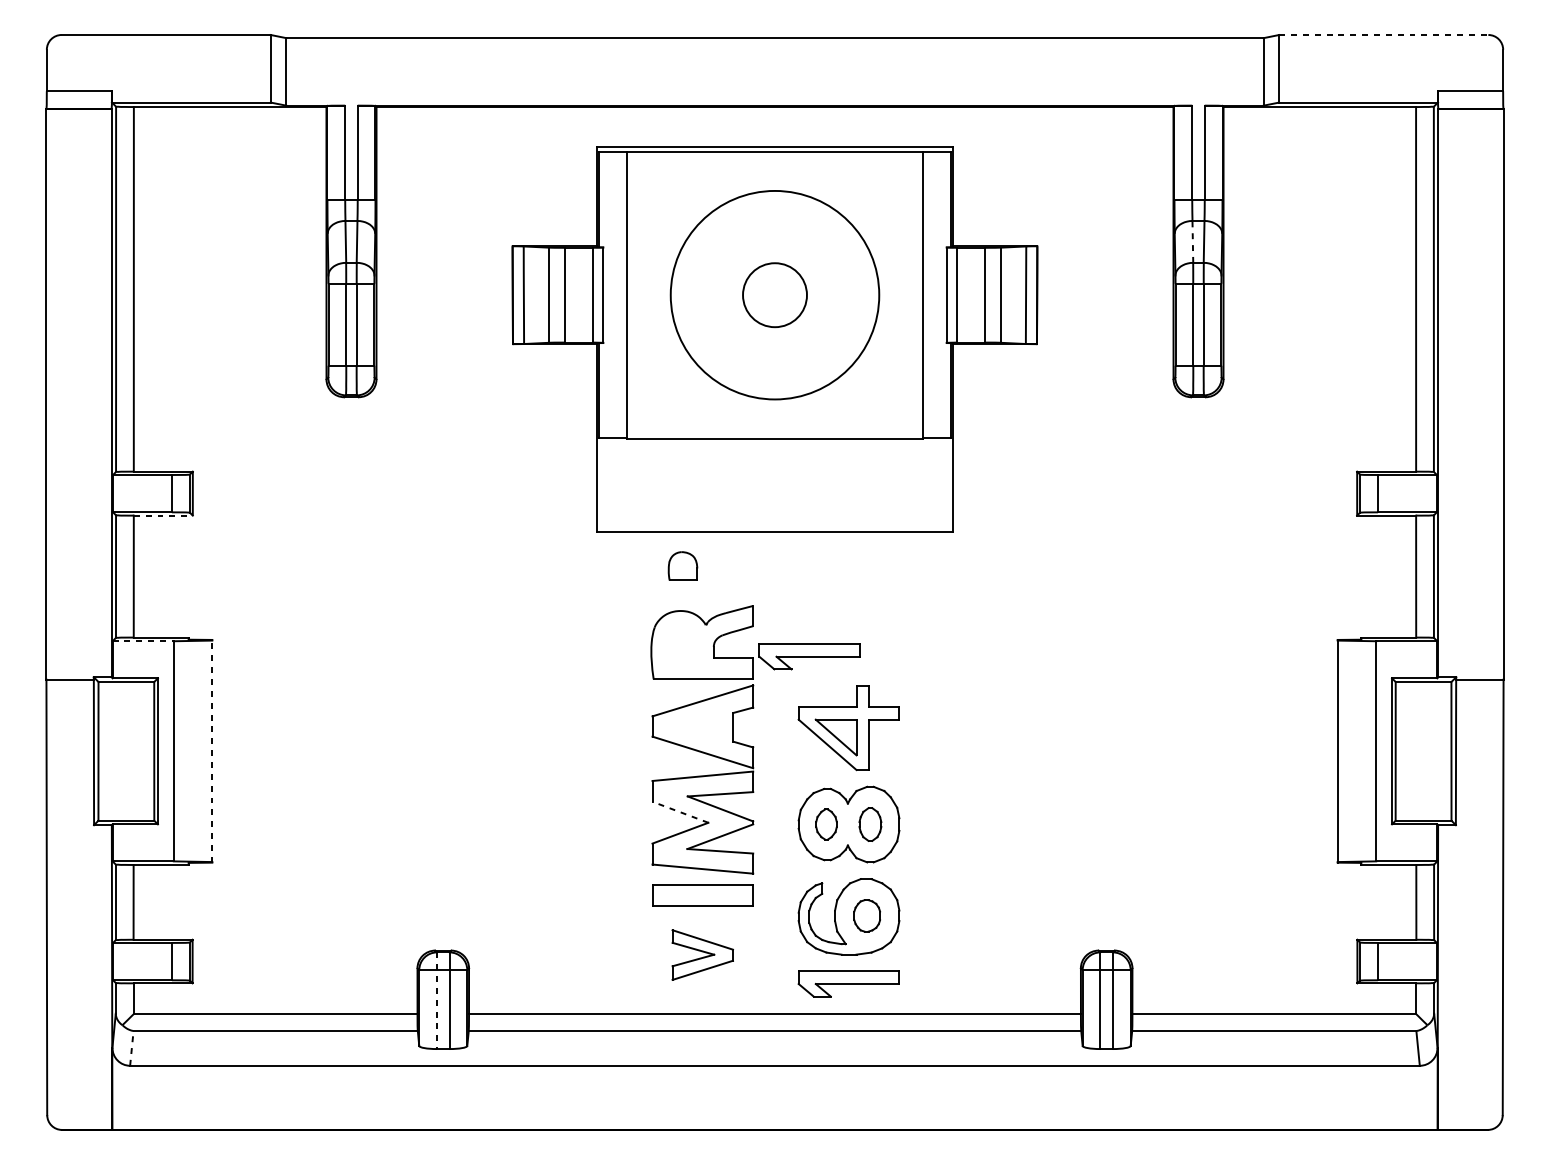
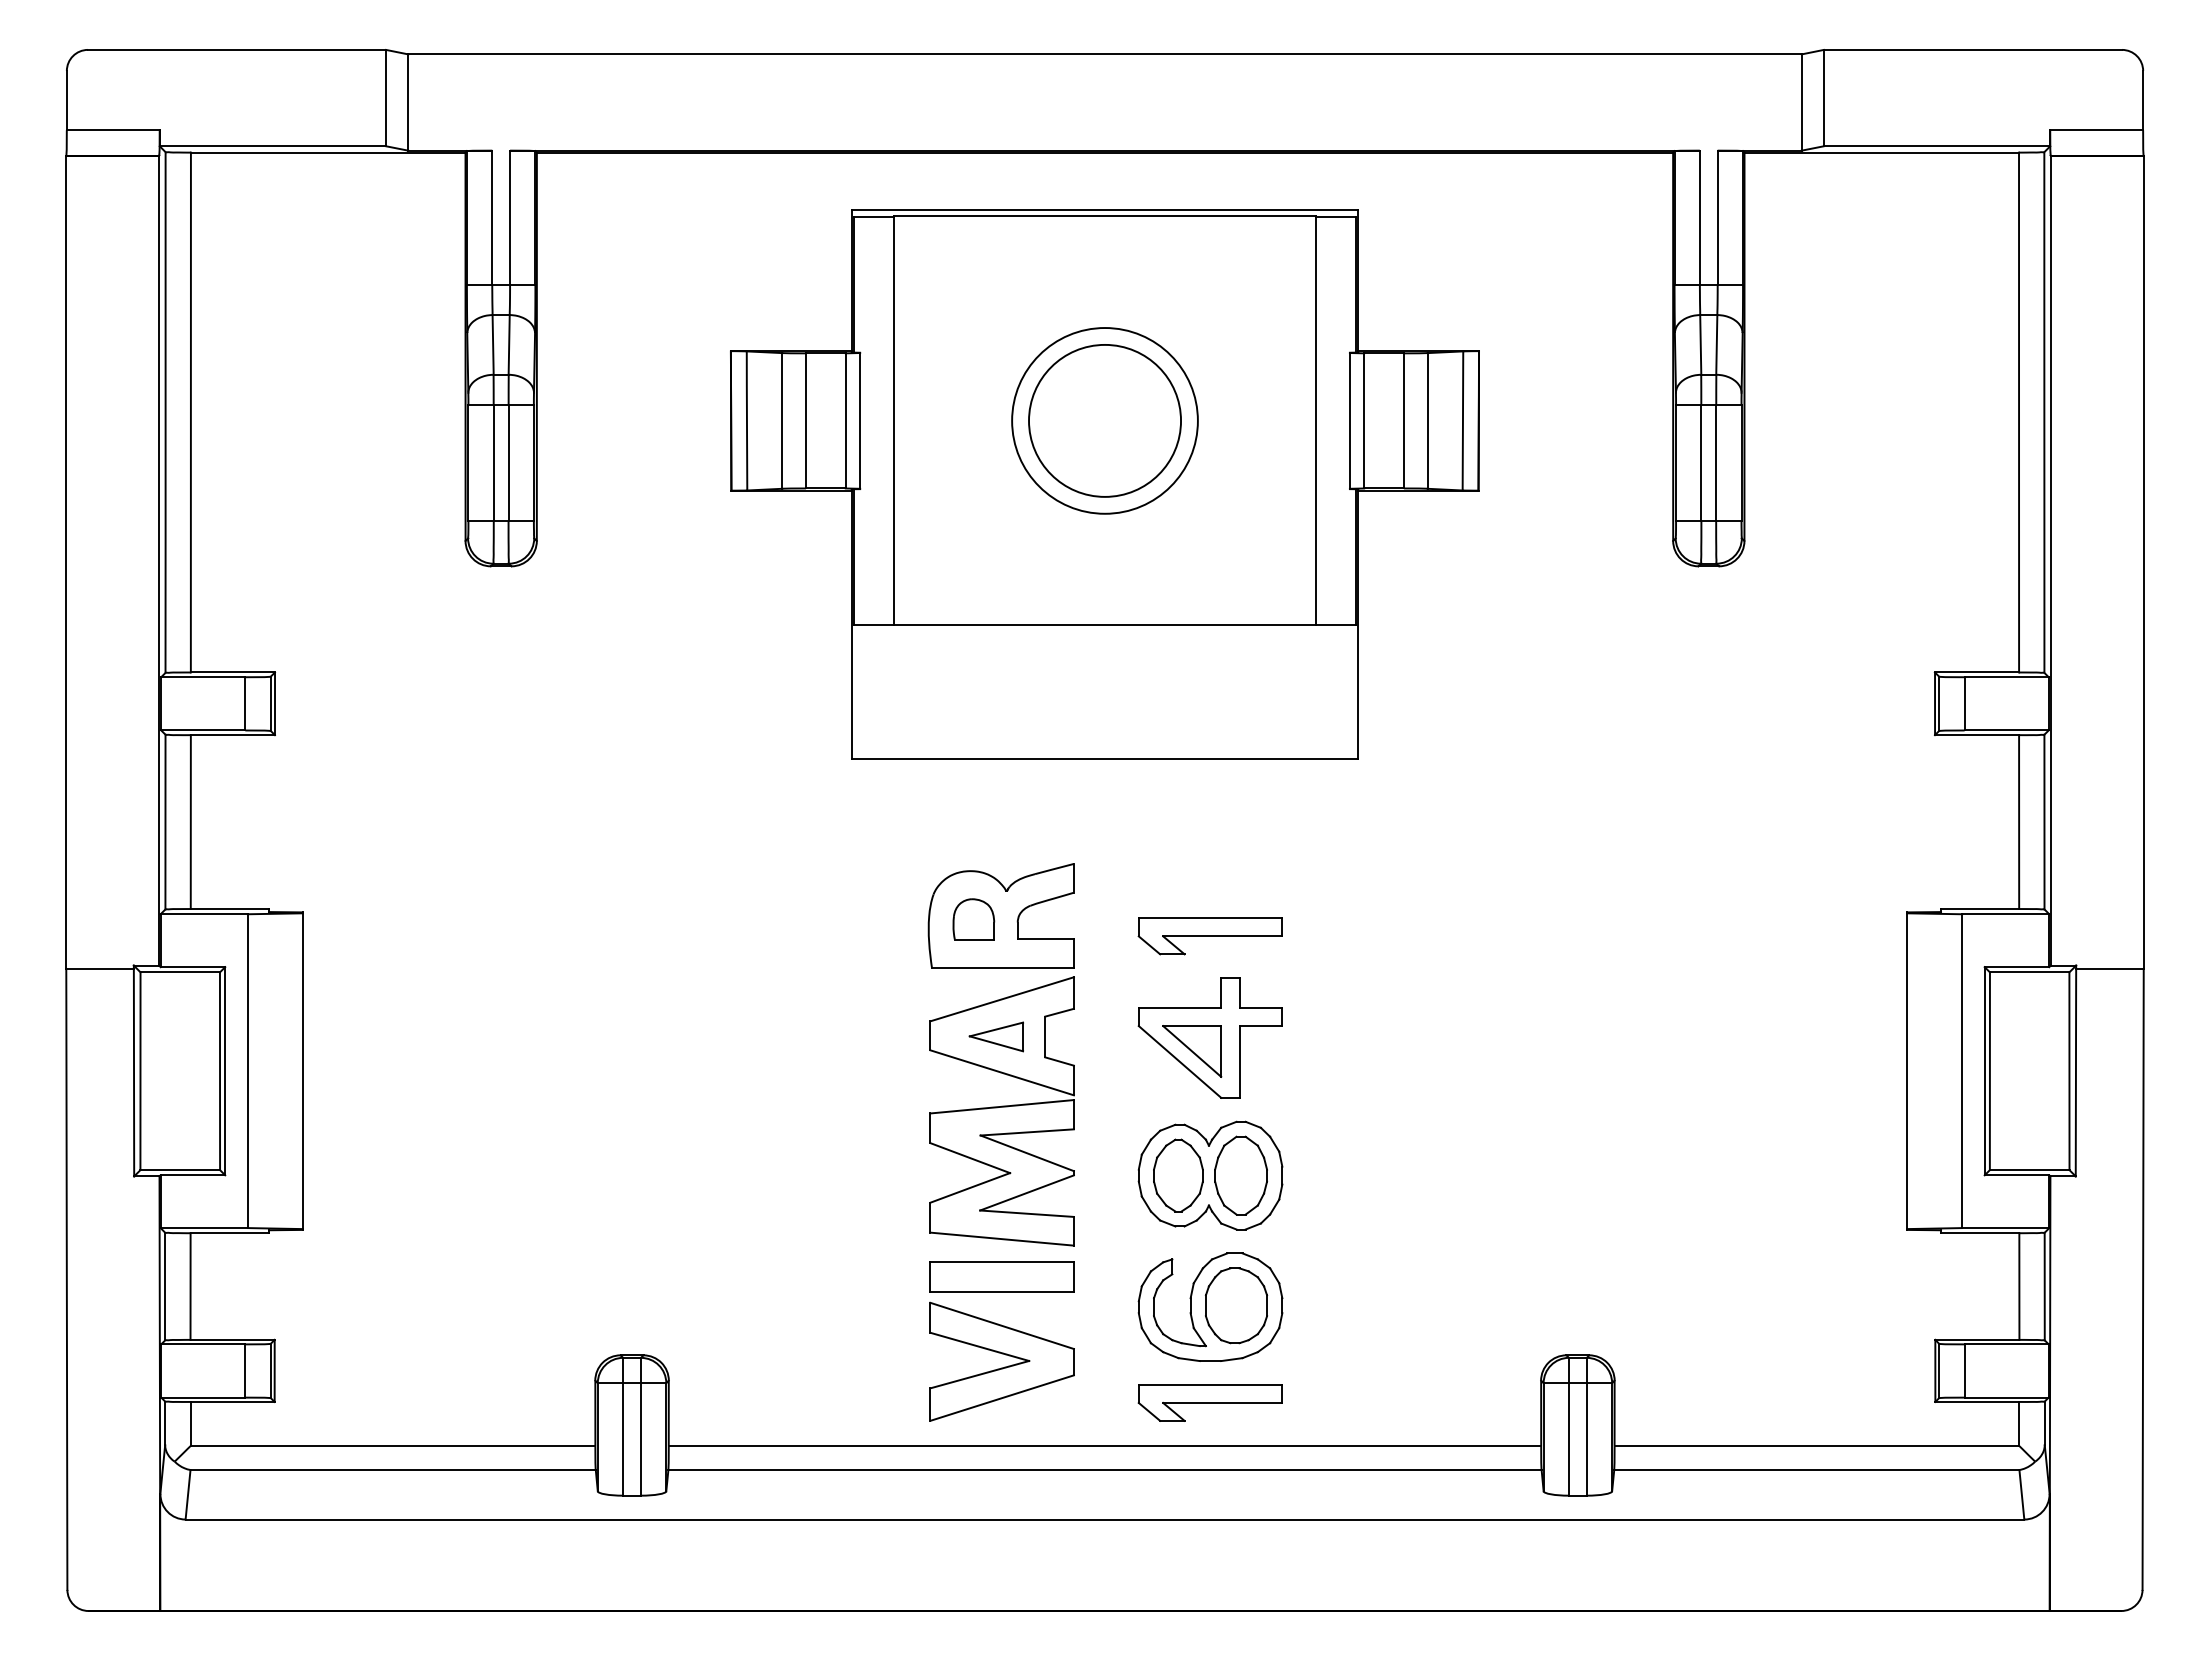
line: (1384, 34) -> (1973, 49), dashed -> solid
line: (1192, 241) -> (1700, 344), dashed -> solid
circle: (774, 294) -> (1104, 420), size x0.62
circle: (775, 294) -> (1105, 420), size x1.67
line: (163, 515) -> (233, 735), dashed -> solid
part: (682, 566) -> (973, 919), moved
line: (143, 641) -> (204, 914), dashed -> solid
part: (809, 656) -> (1209, 936), moved
part: (698, 726) -> (995, 1036), added
line: (212, 751) -> (302, 1071), dashed -> solid
line: (680, 812) -> (970, 1158), dashed -> solid
part: (826, 824) -> (1178, 1175), size x1.67
part: (870, 824) -> (1240, 1175), size x1.67
part: (867, 915) -> (1236, 1305), size x1.67
part: (702, 954) -> (1001, 1361), size x1.67
line: (437, 1000) -> (623, 1426), dashed -> solid
line: (132, 1048) -> (188, 1494), dashed -> solid

